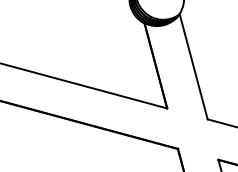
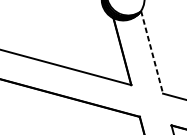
line: (193, 66) -> (151, 52), solid -> dashed

